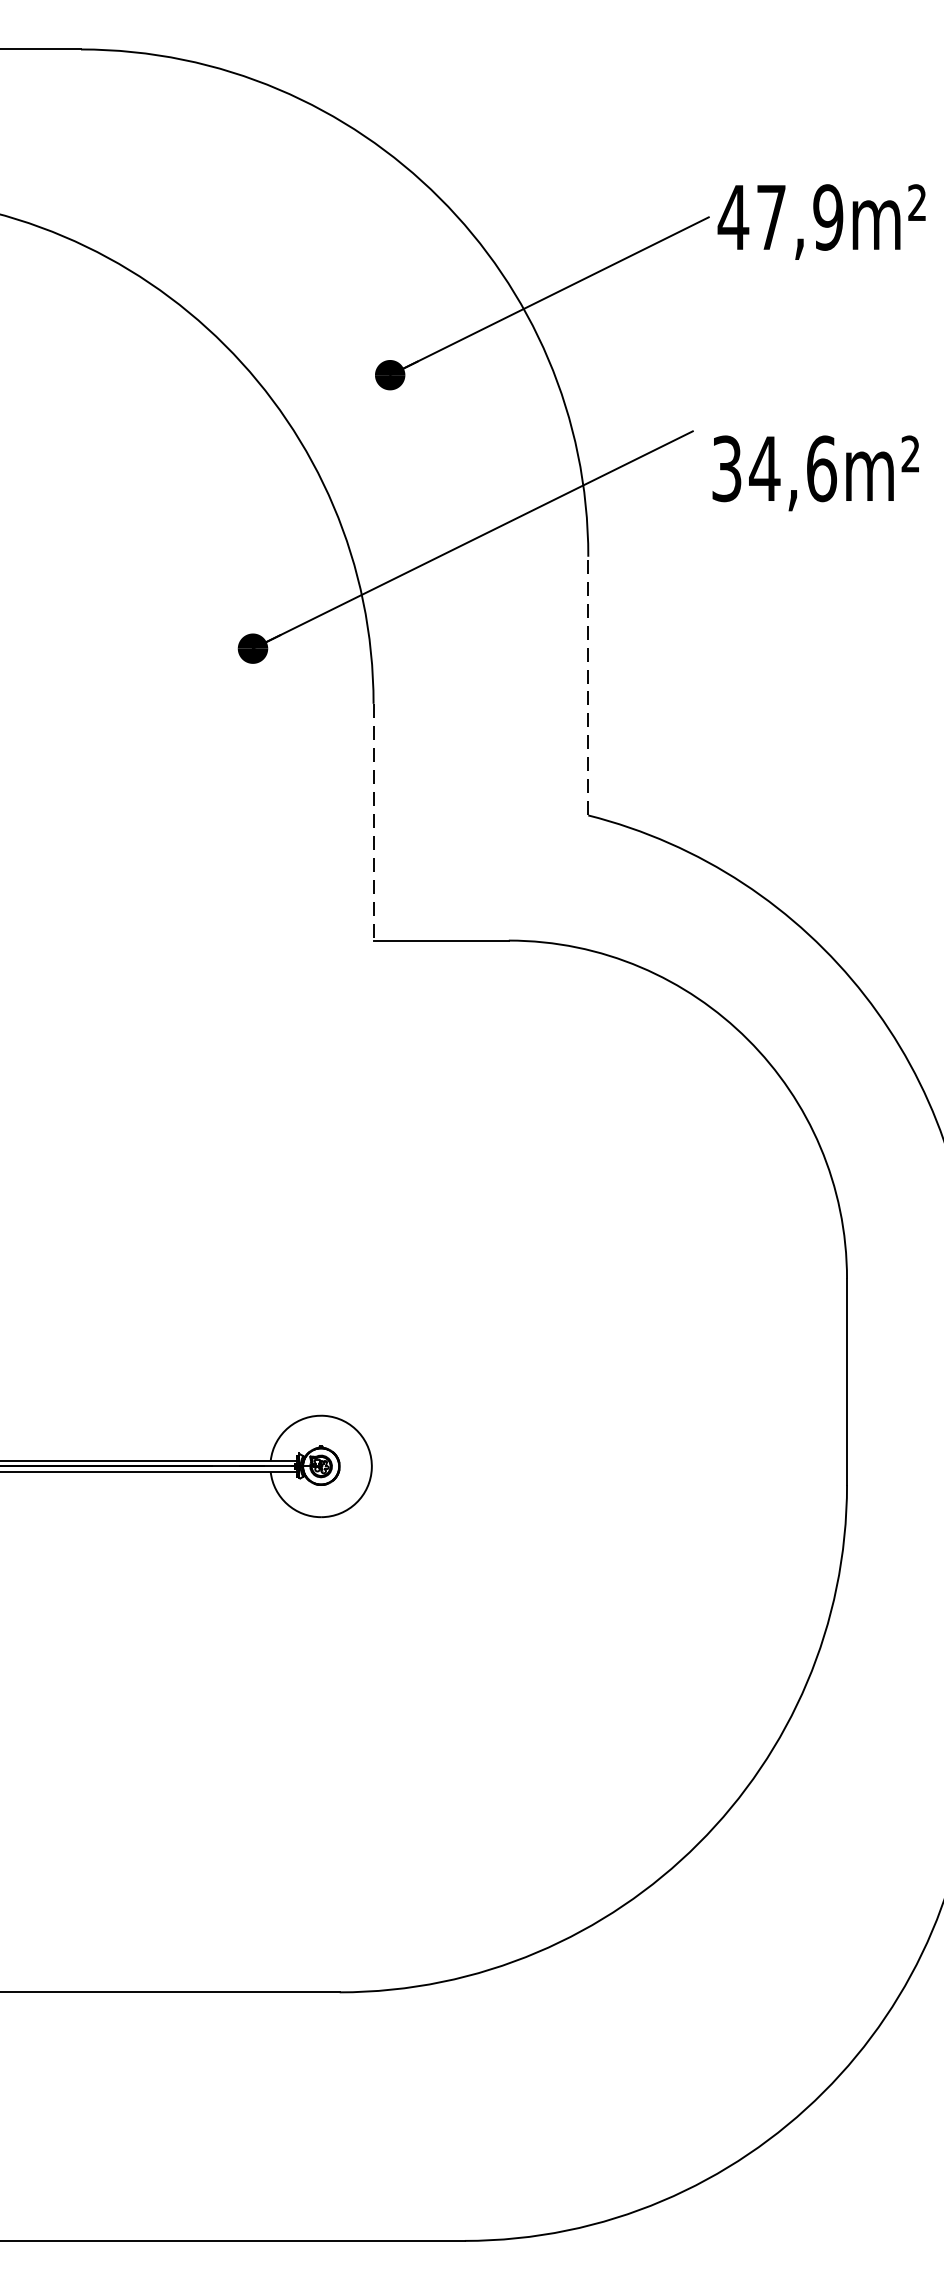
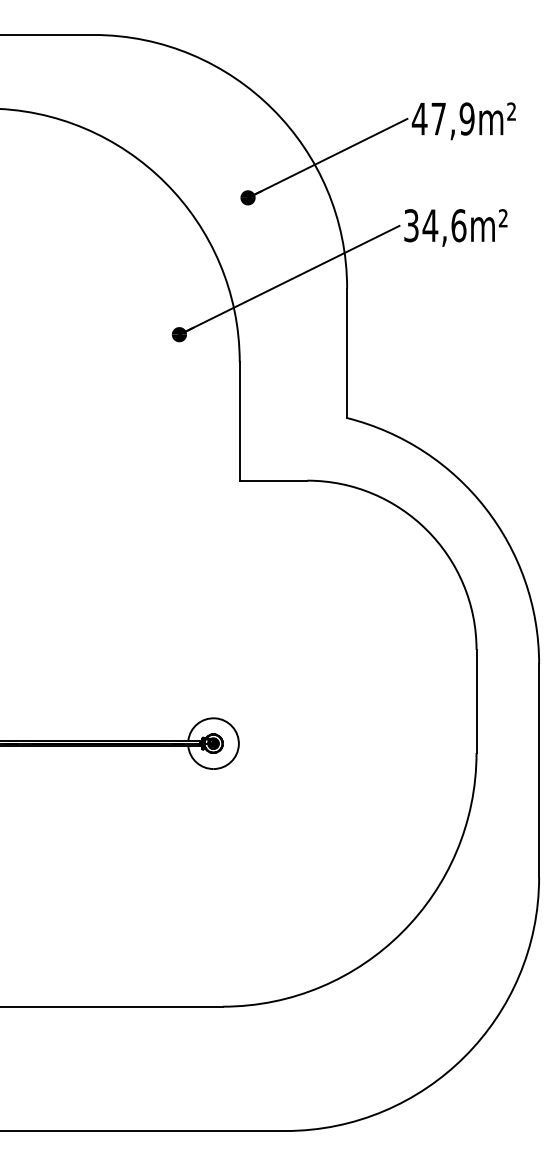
text: (814, 472) -> (455, 227), moved
line: (589, 686) -> (347, 353), dashed -> solid
line: (373, 822) -> (239, 421), dashed -> solid

